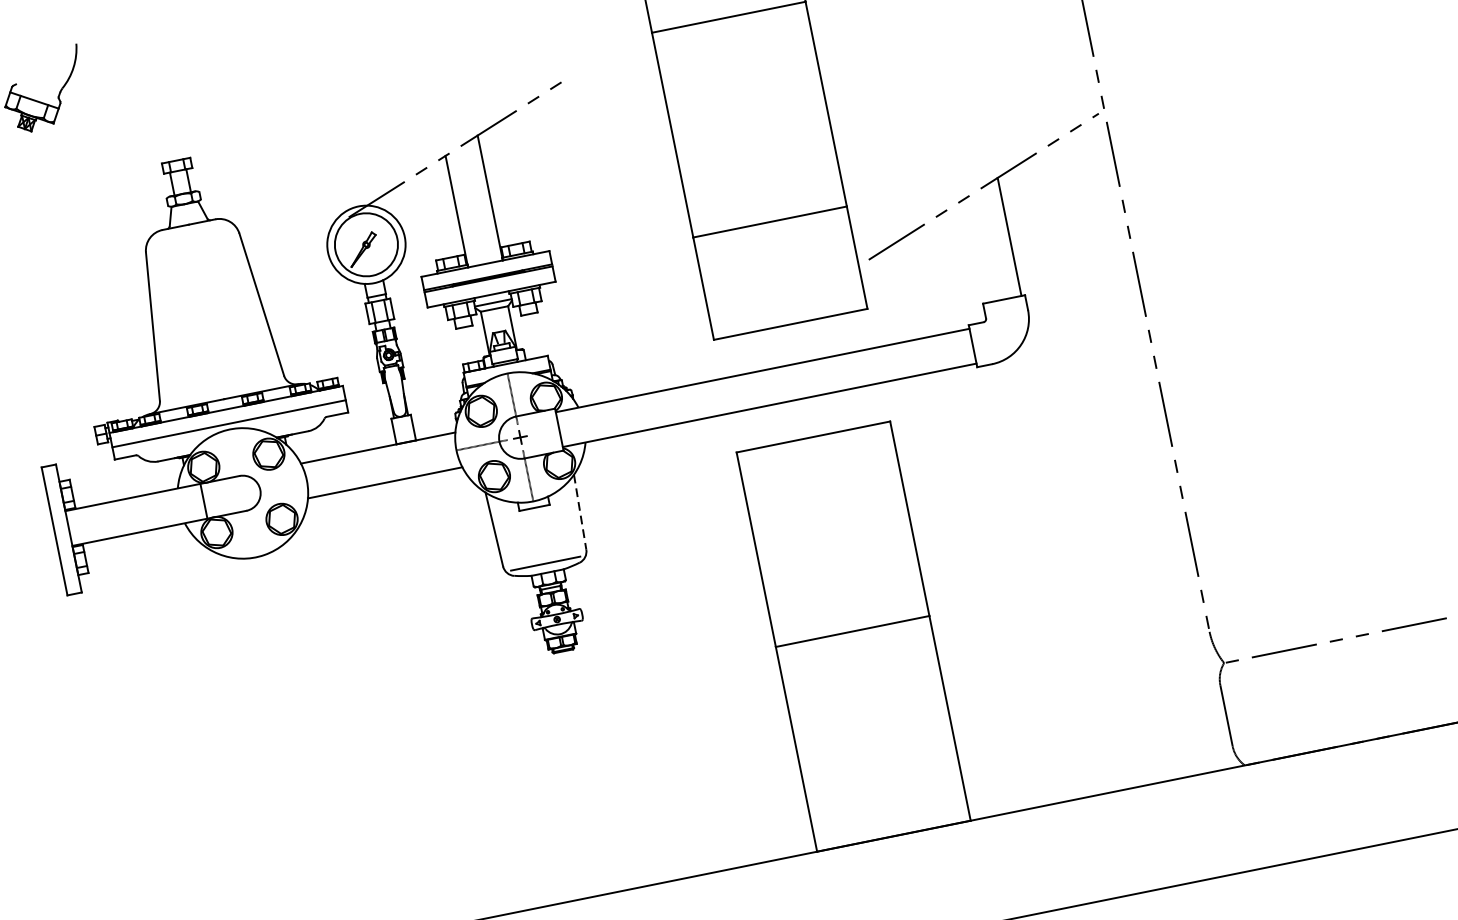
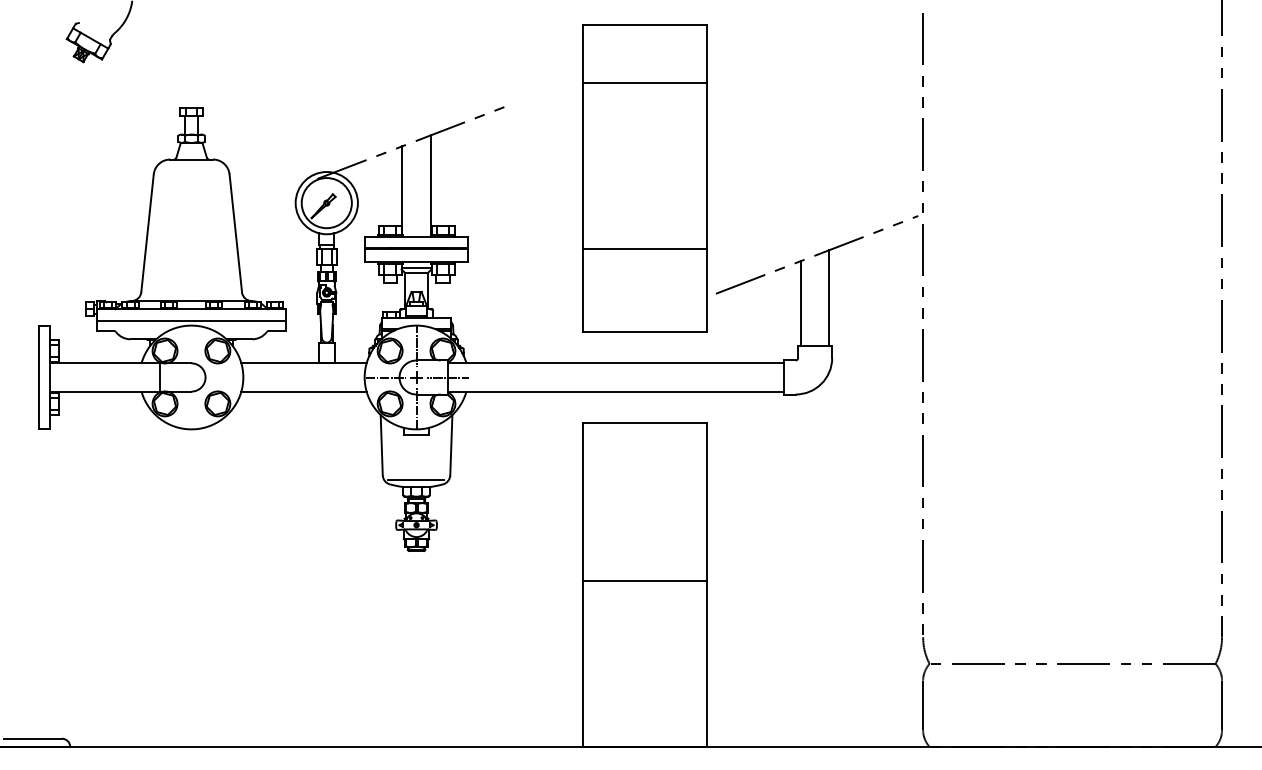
line: (976, 250) -> (801, 303), added
line: (558, 429) -> (447, 377), added
line: (580, 512) -> (451, 445), dashed -> solid

